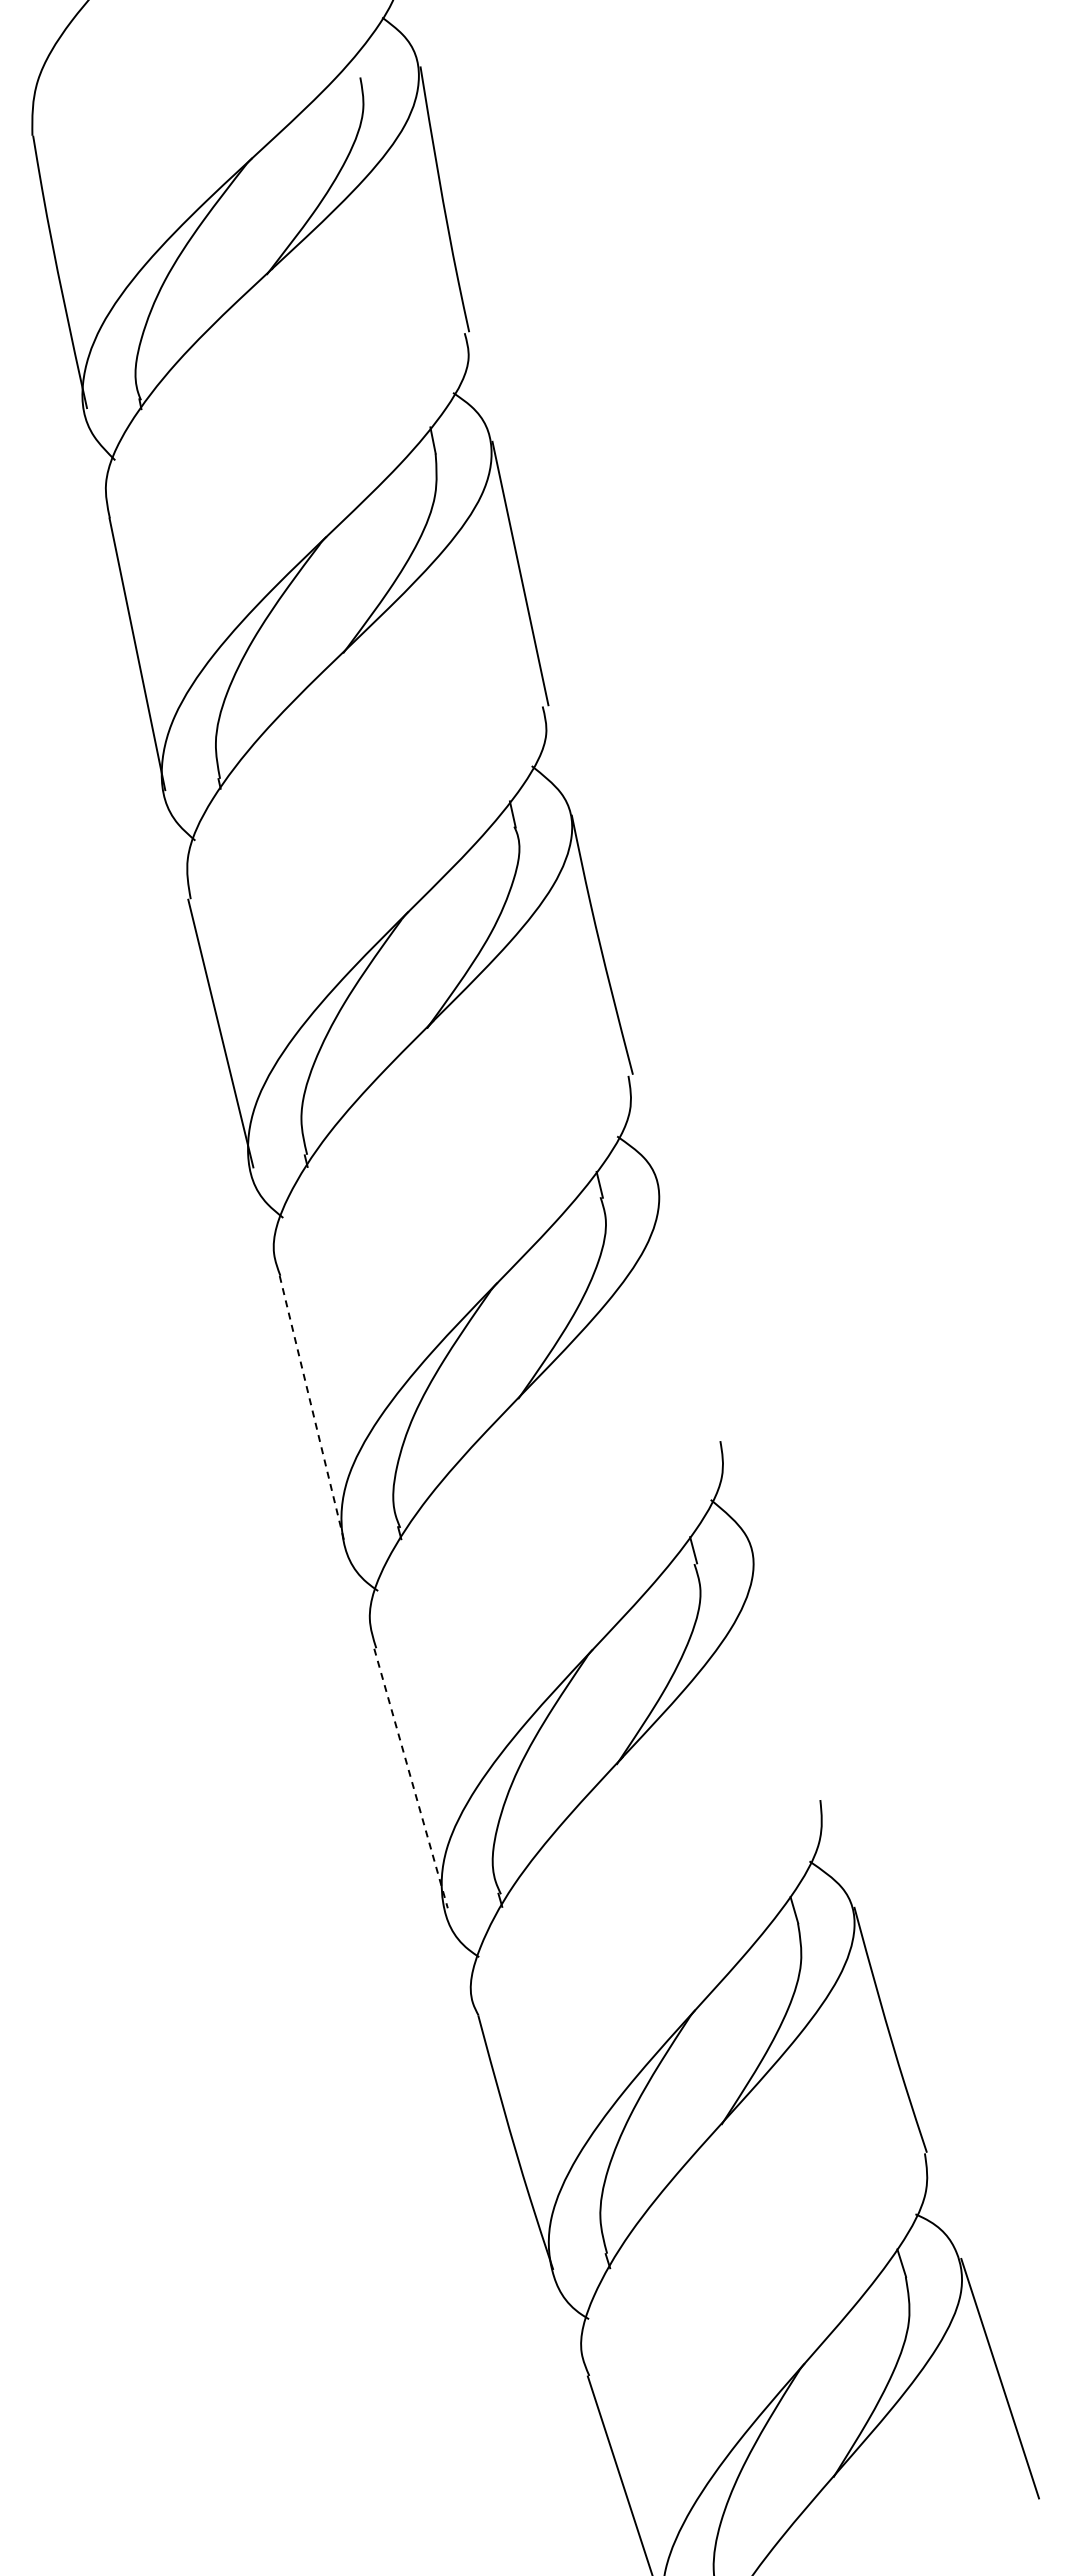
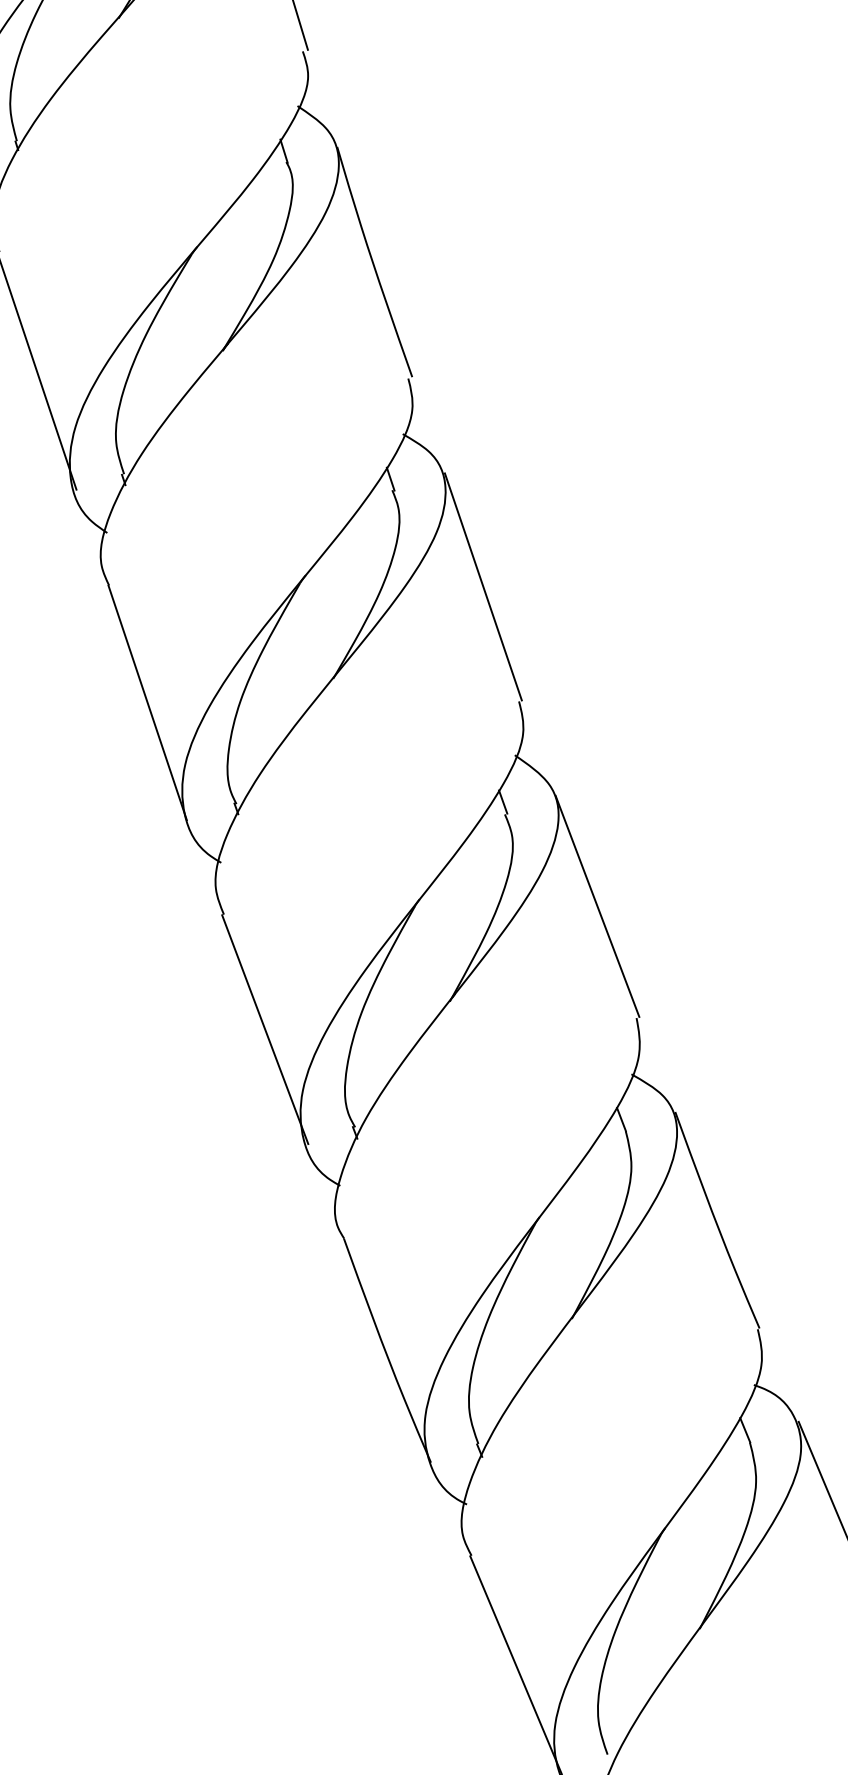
line: (691, 1311) -> (483, 586), added
line: (312, 1408) -> (148, 702), dashed -> solid
line: (787, 1673) -> (597, 906), added
line: (411, 1778) -> (265, 1029), dashed -> solid

